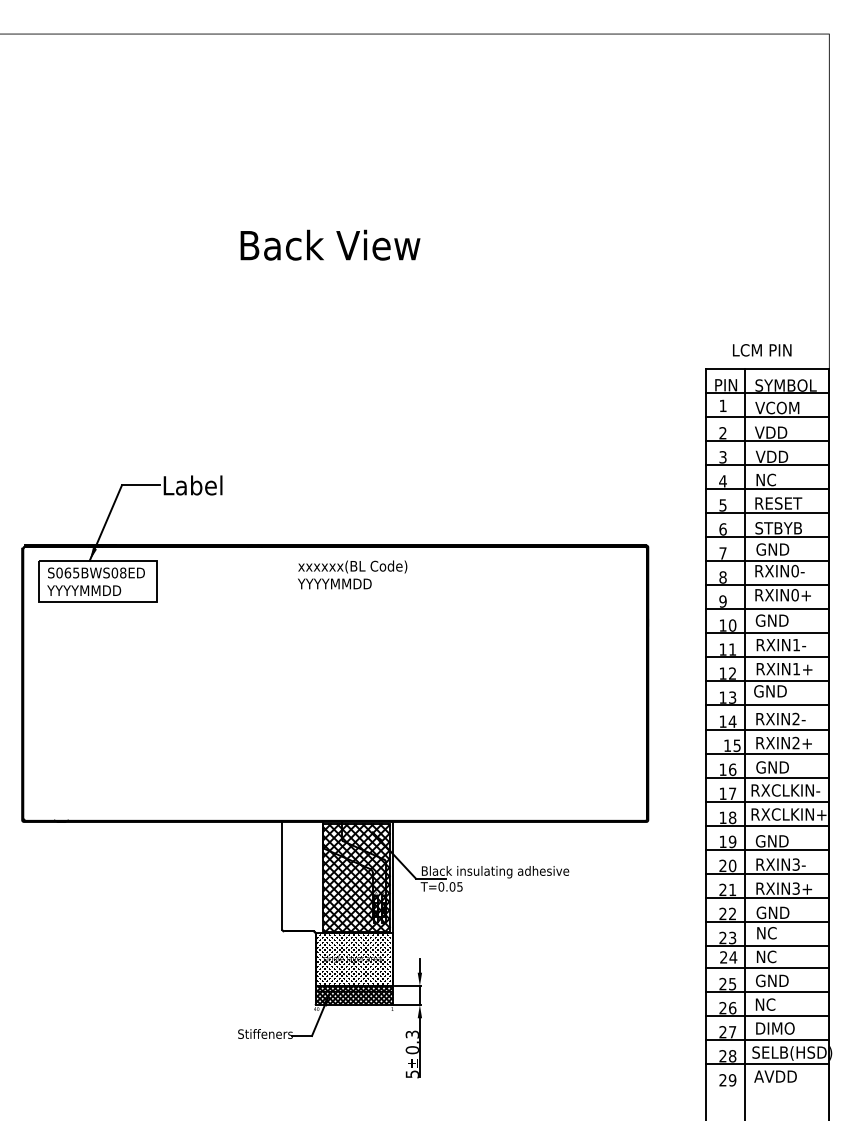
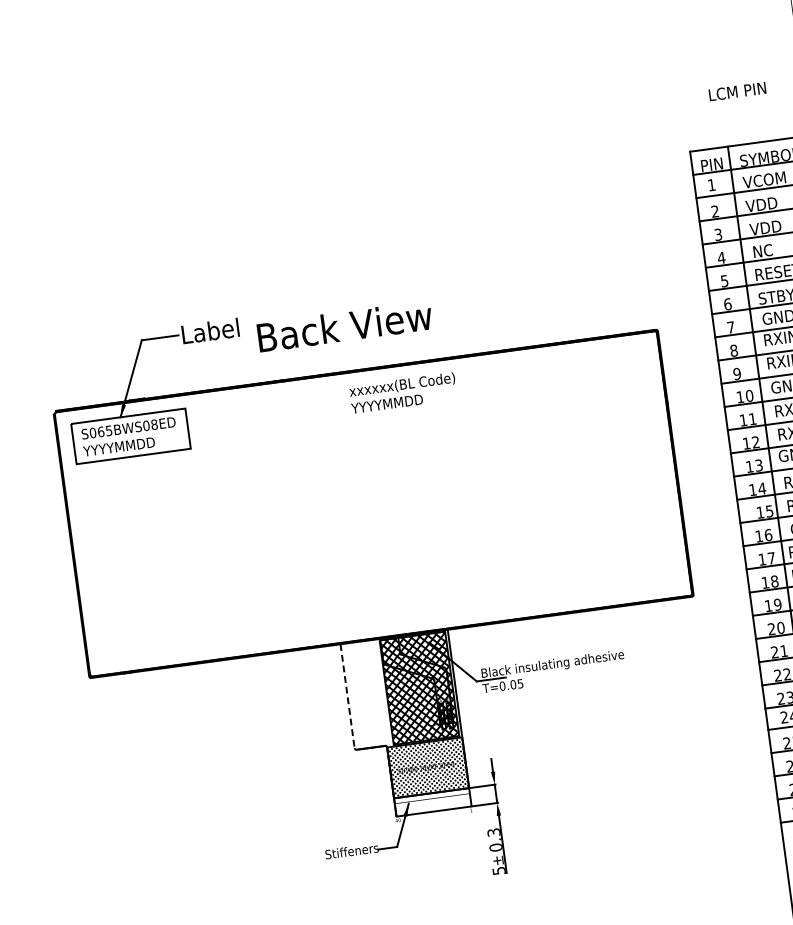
text: (330, 244) -> (344, 325), moved
text: (762, 350) -> (737, 91), moved
text: (352, 574) -> (403, 392), moved
line: (282, 875) -> (347, 695), solid -> dashed
hatch: (354, 995) -> (432, 802), removed

